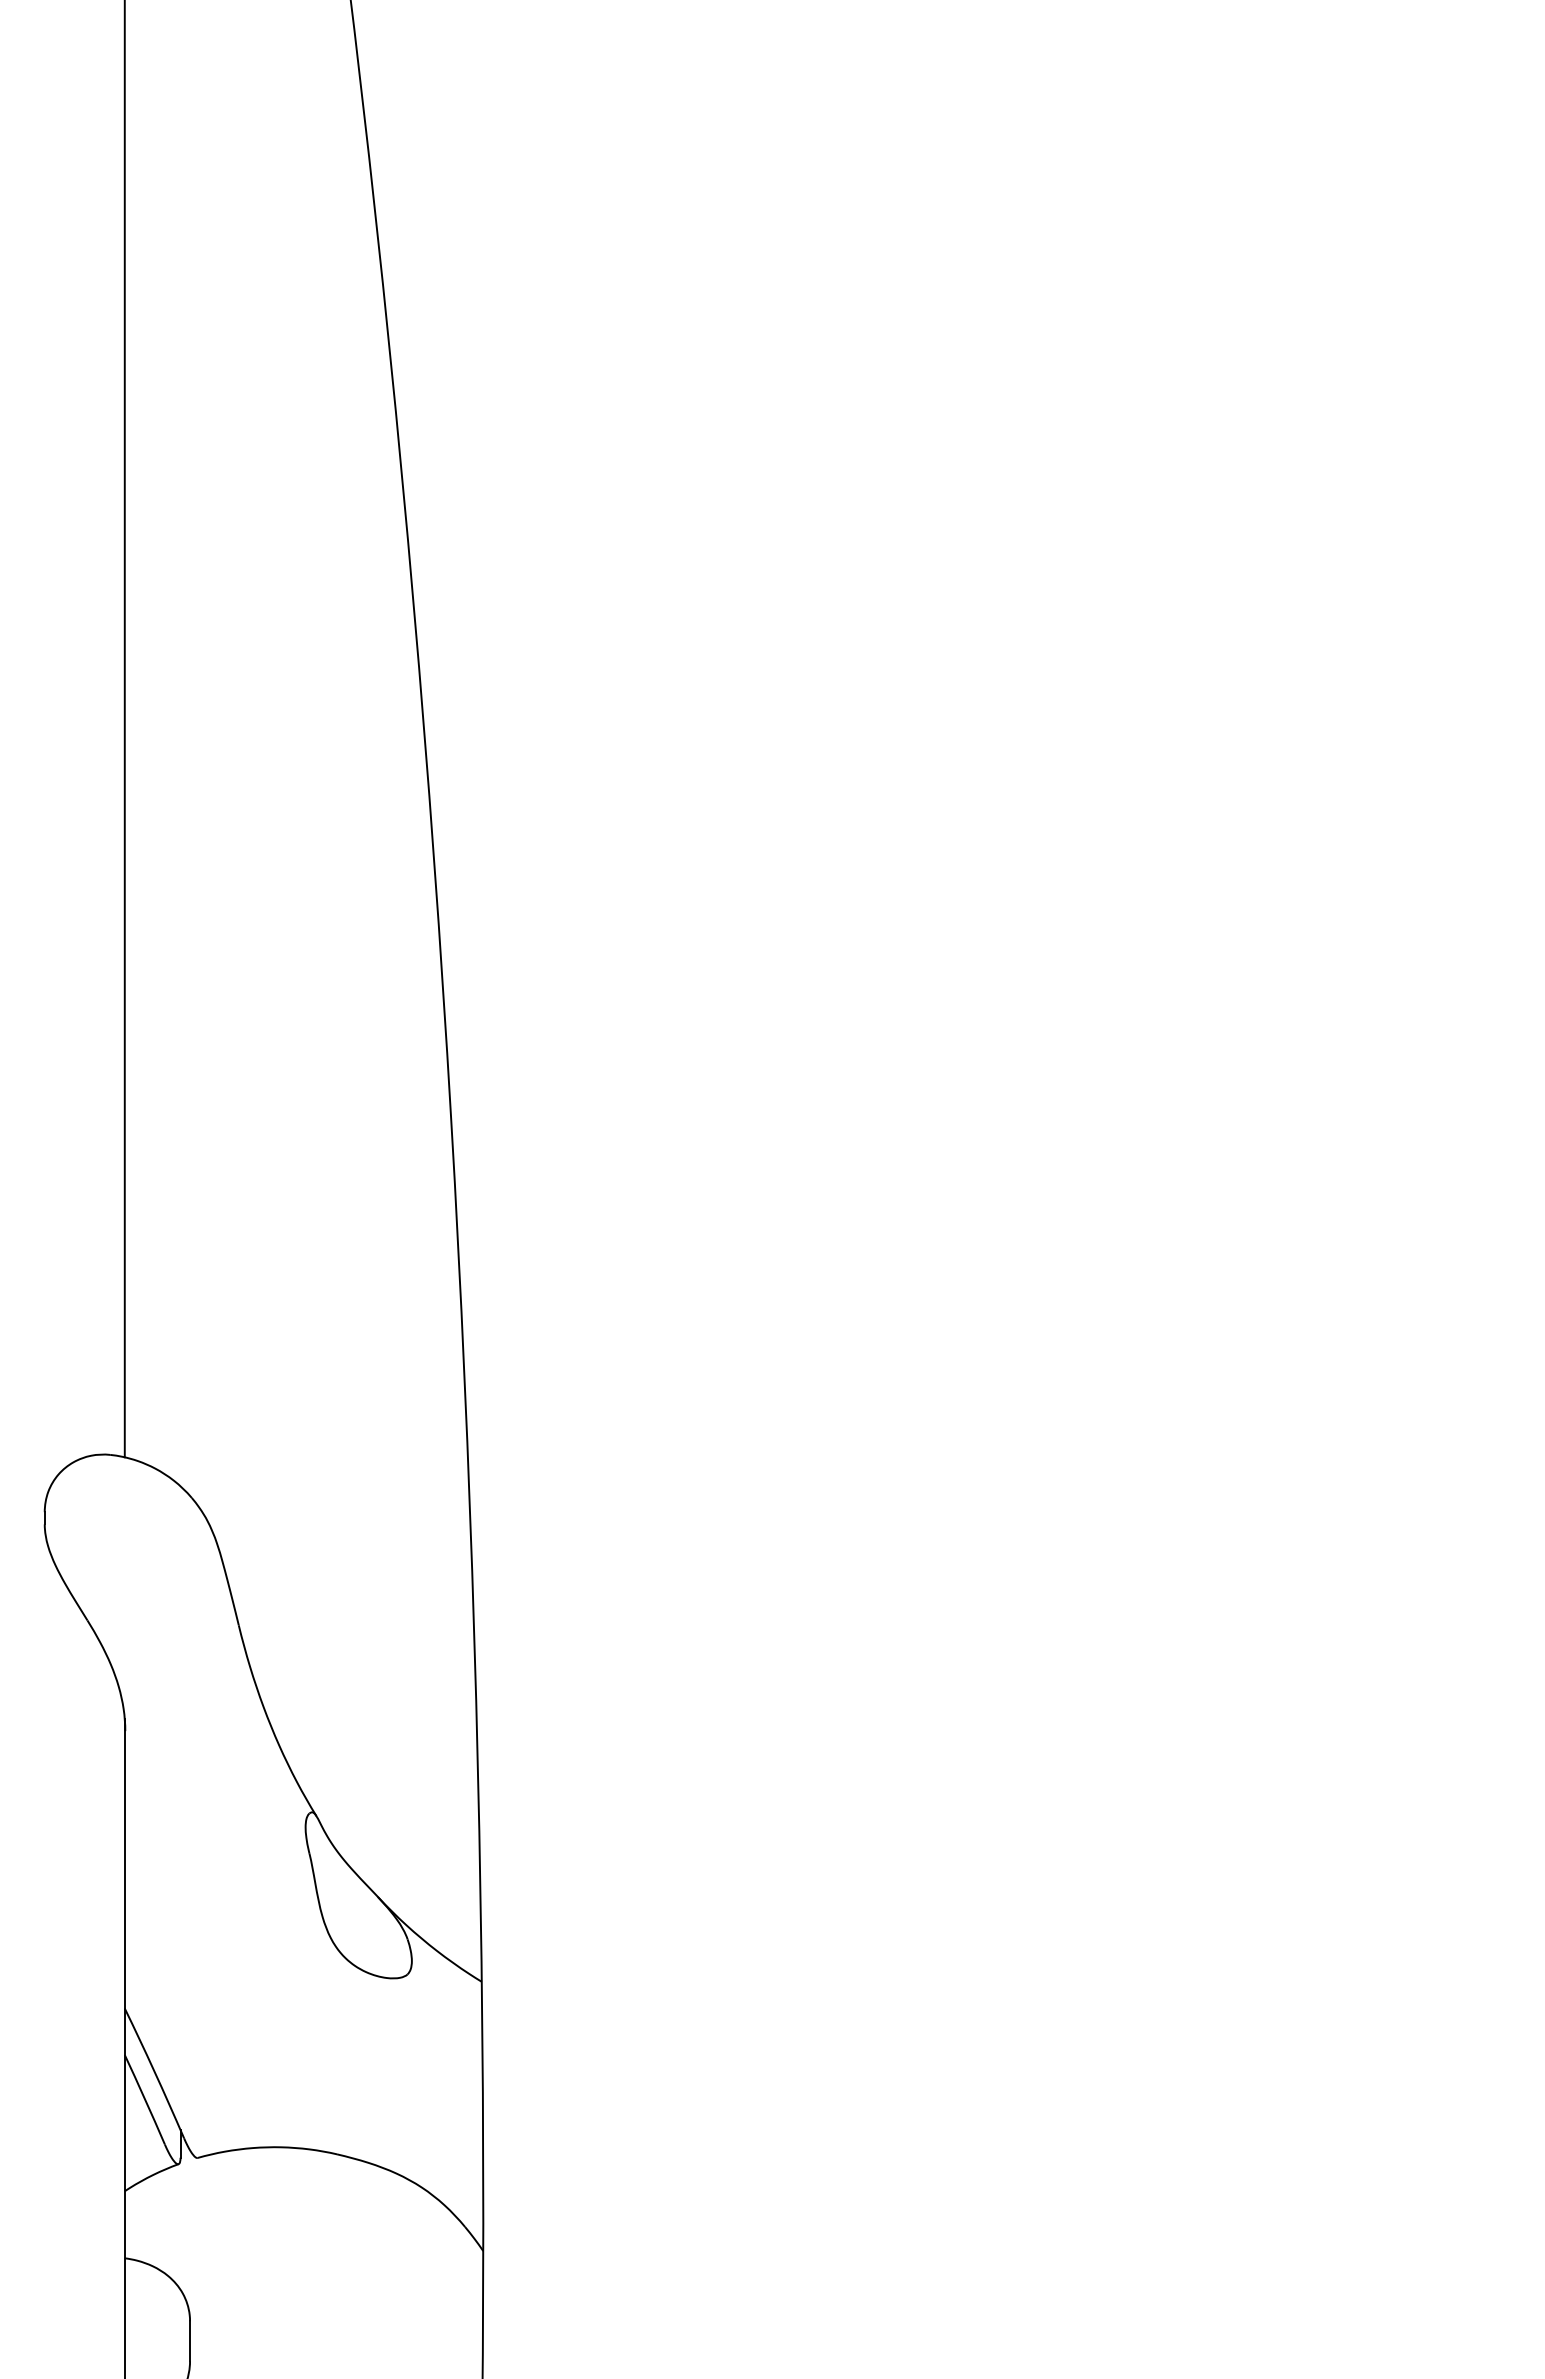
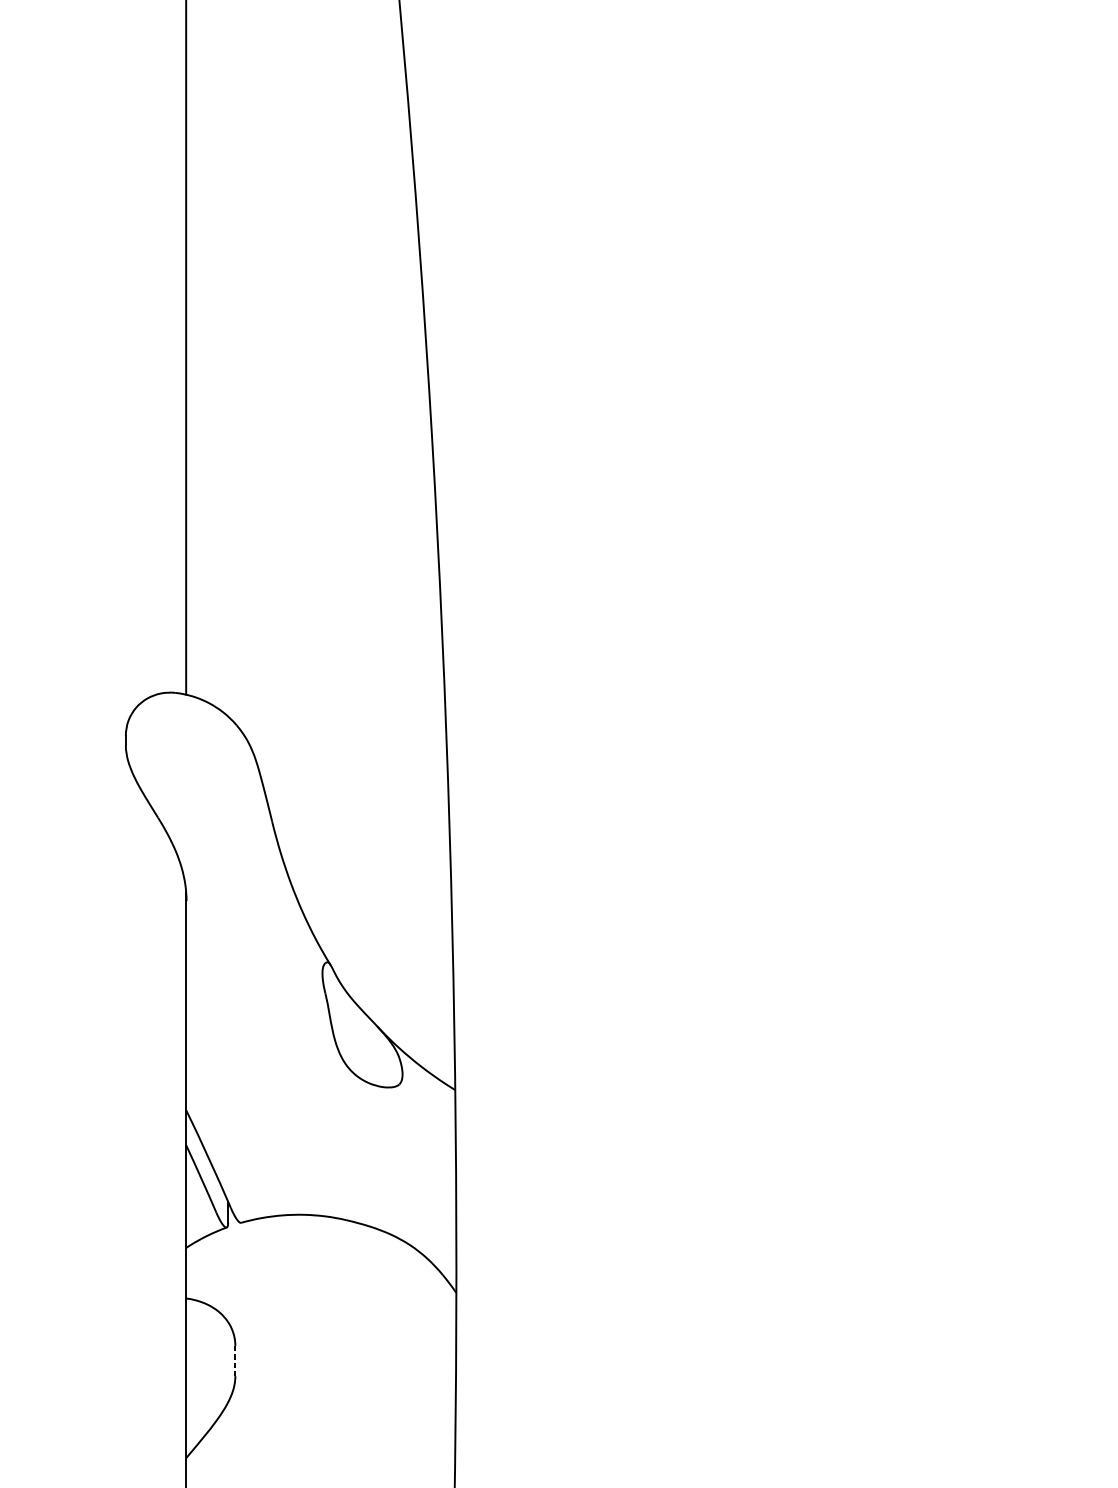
line: (190, 2341) -> (235, 1361), solid -> dashed

